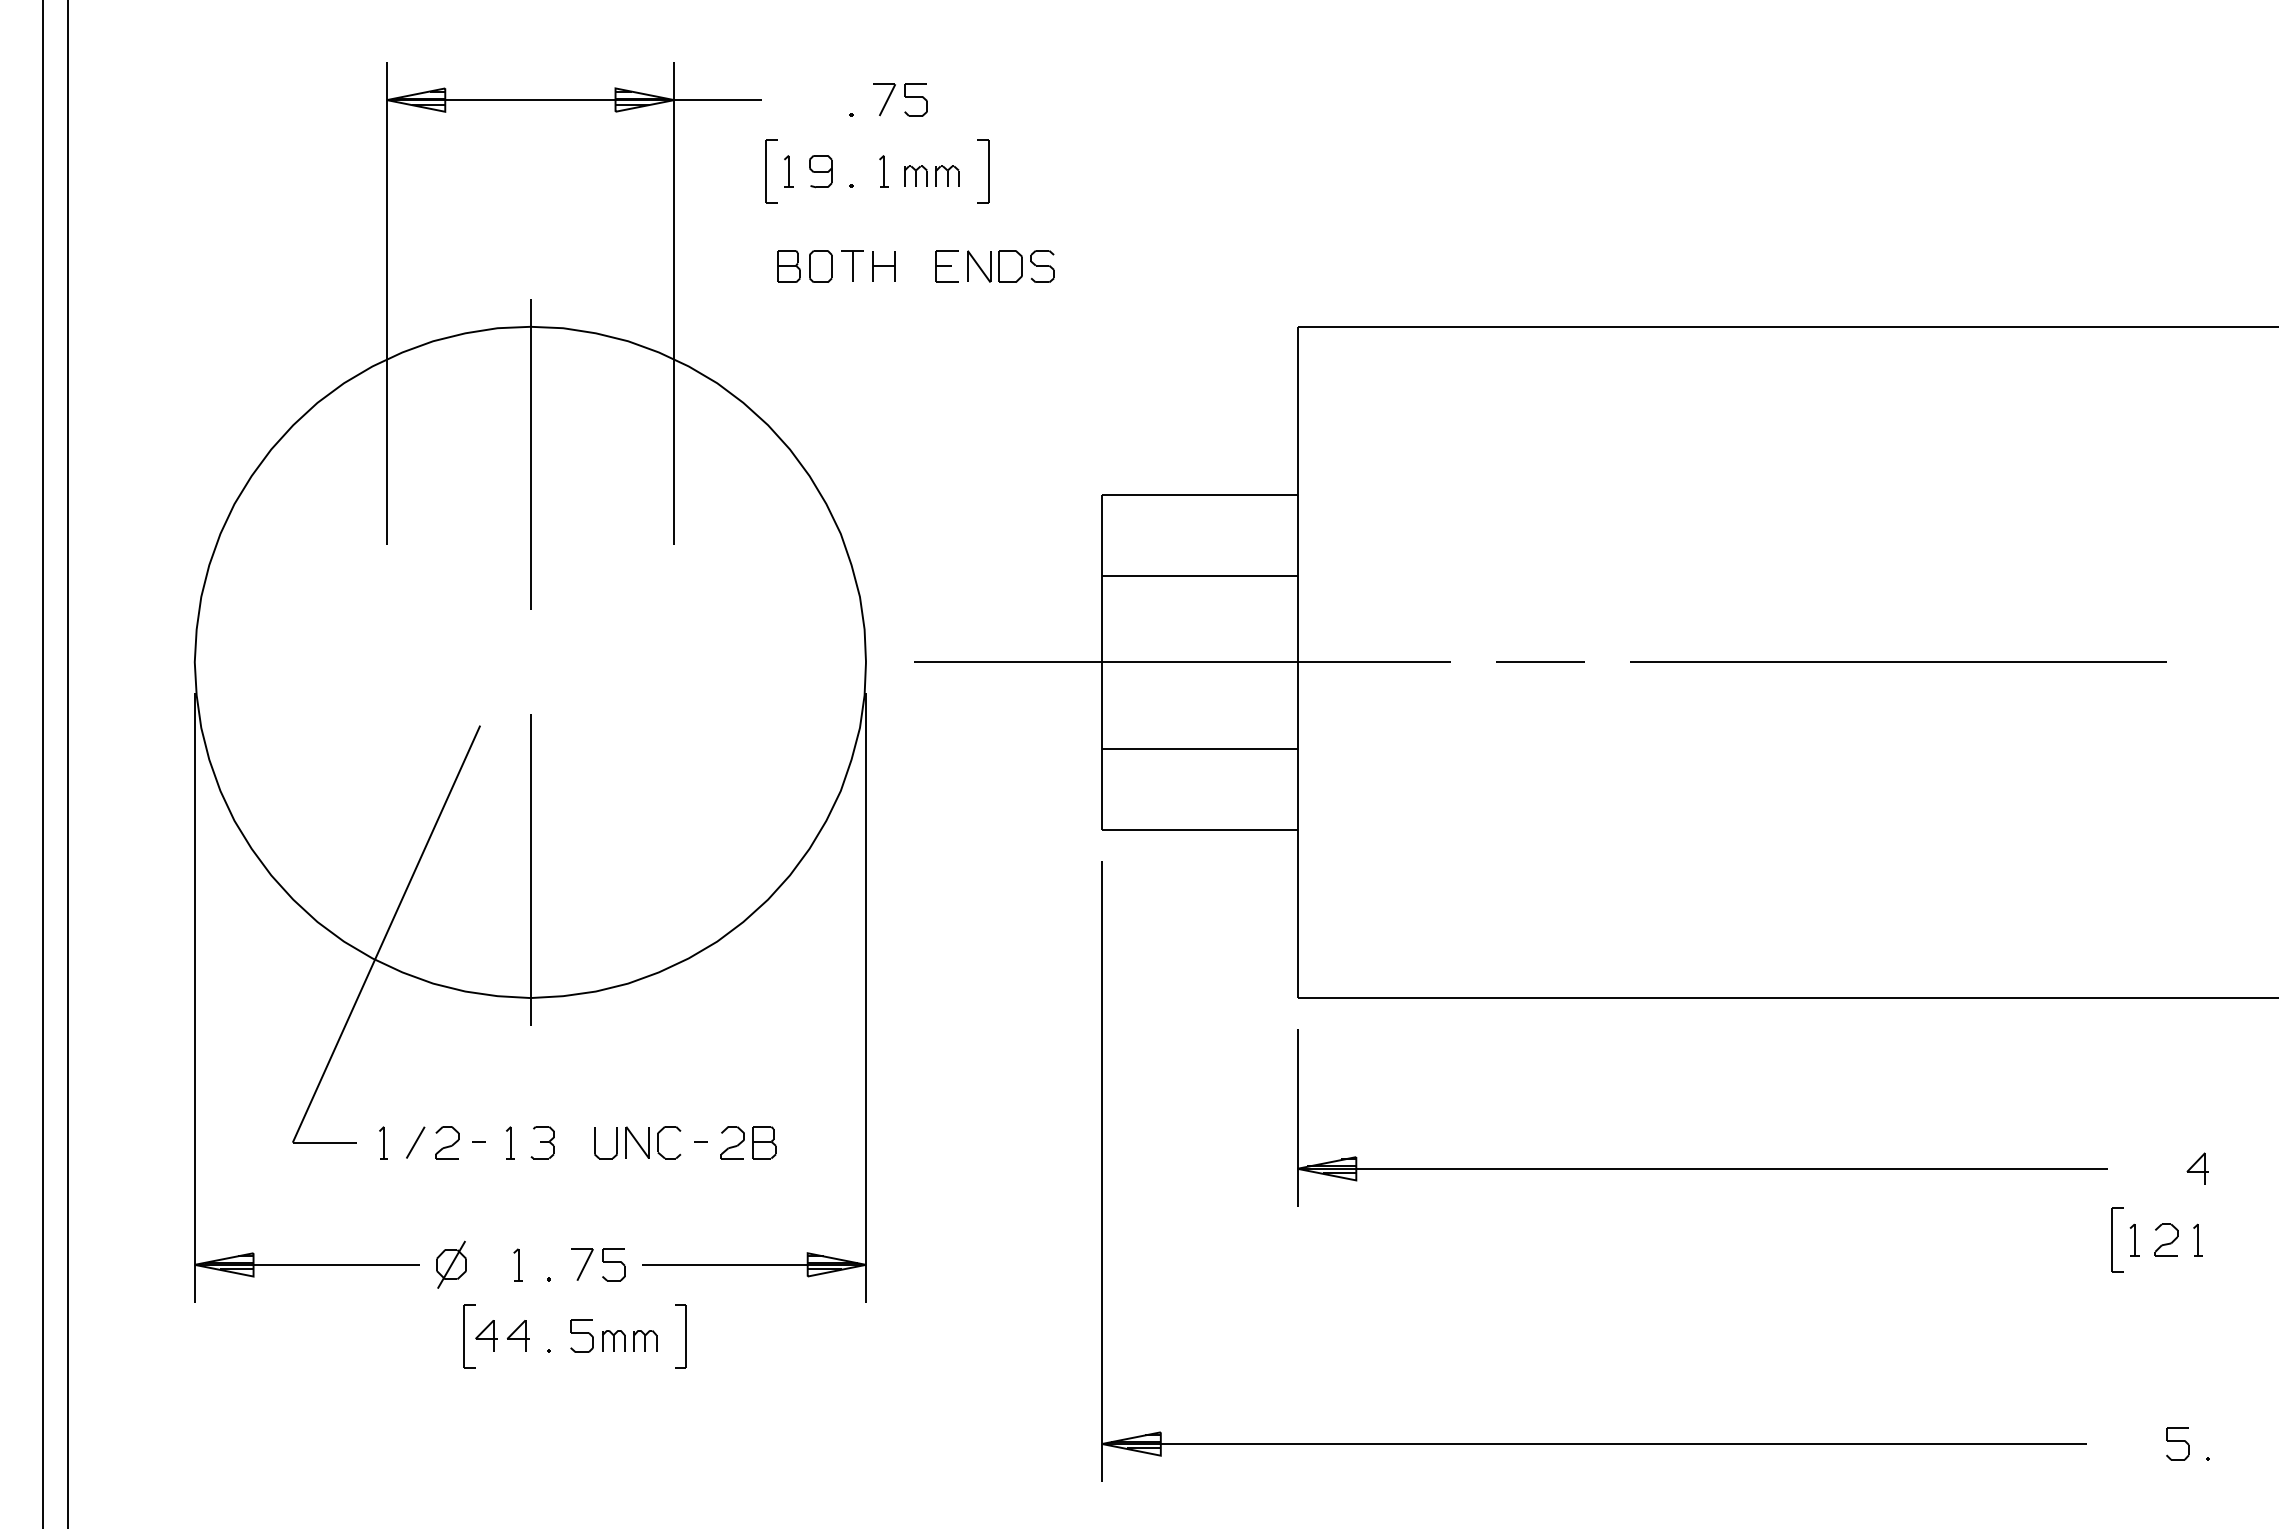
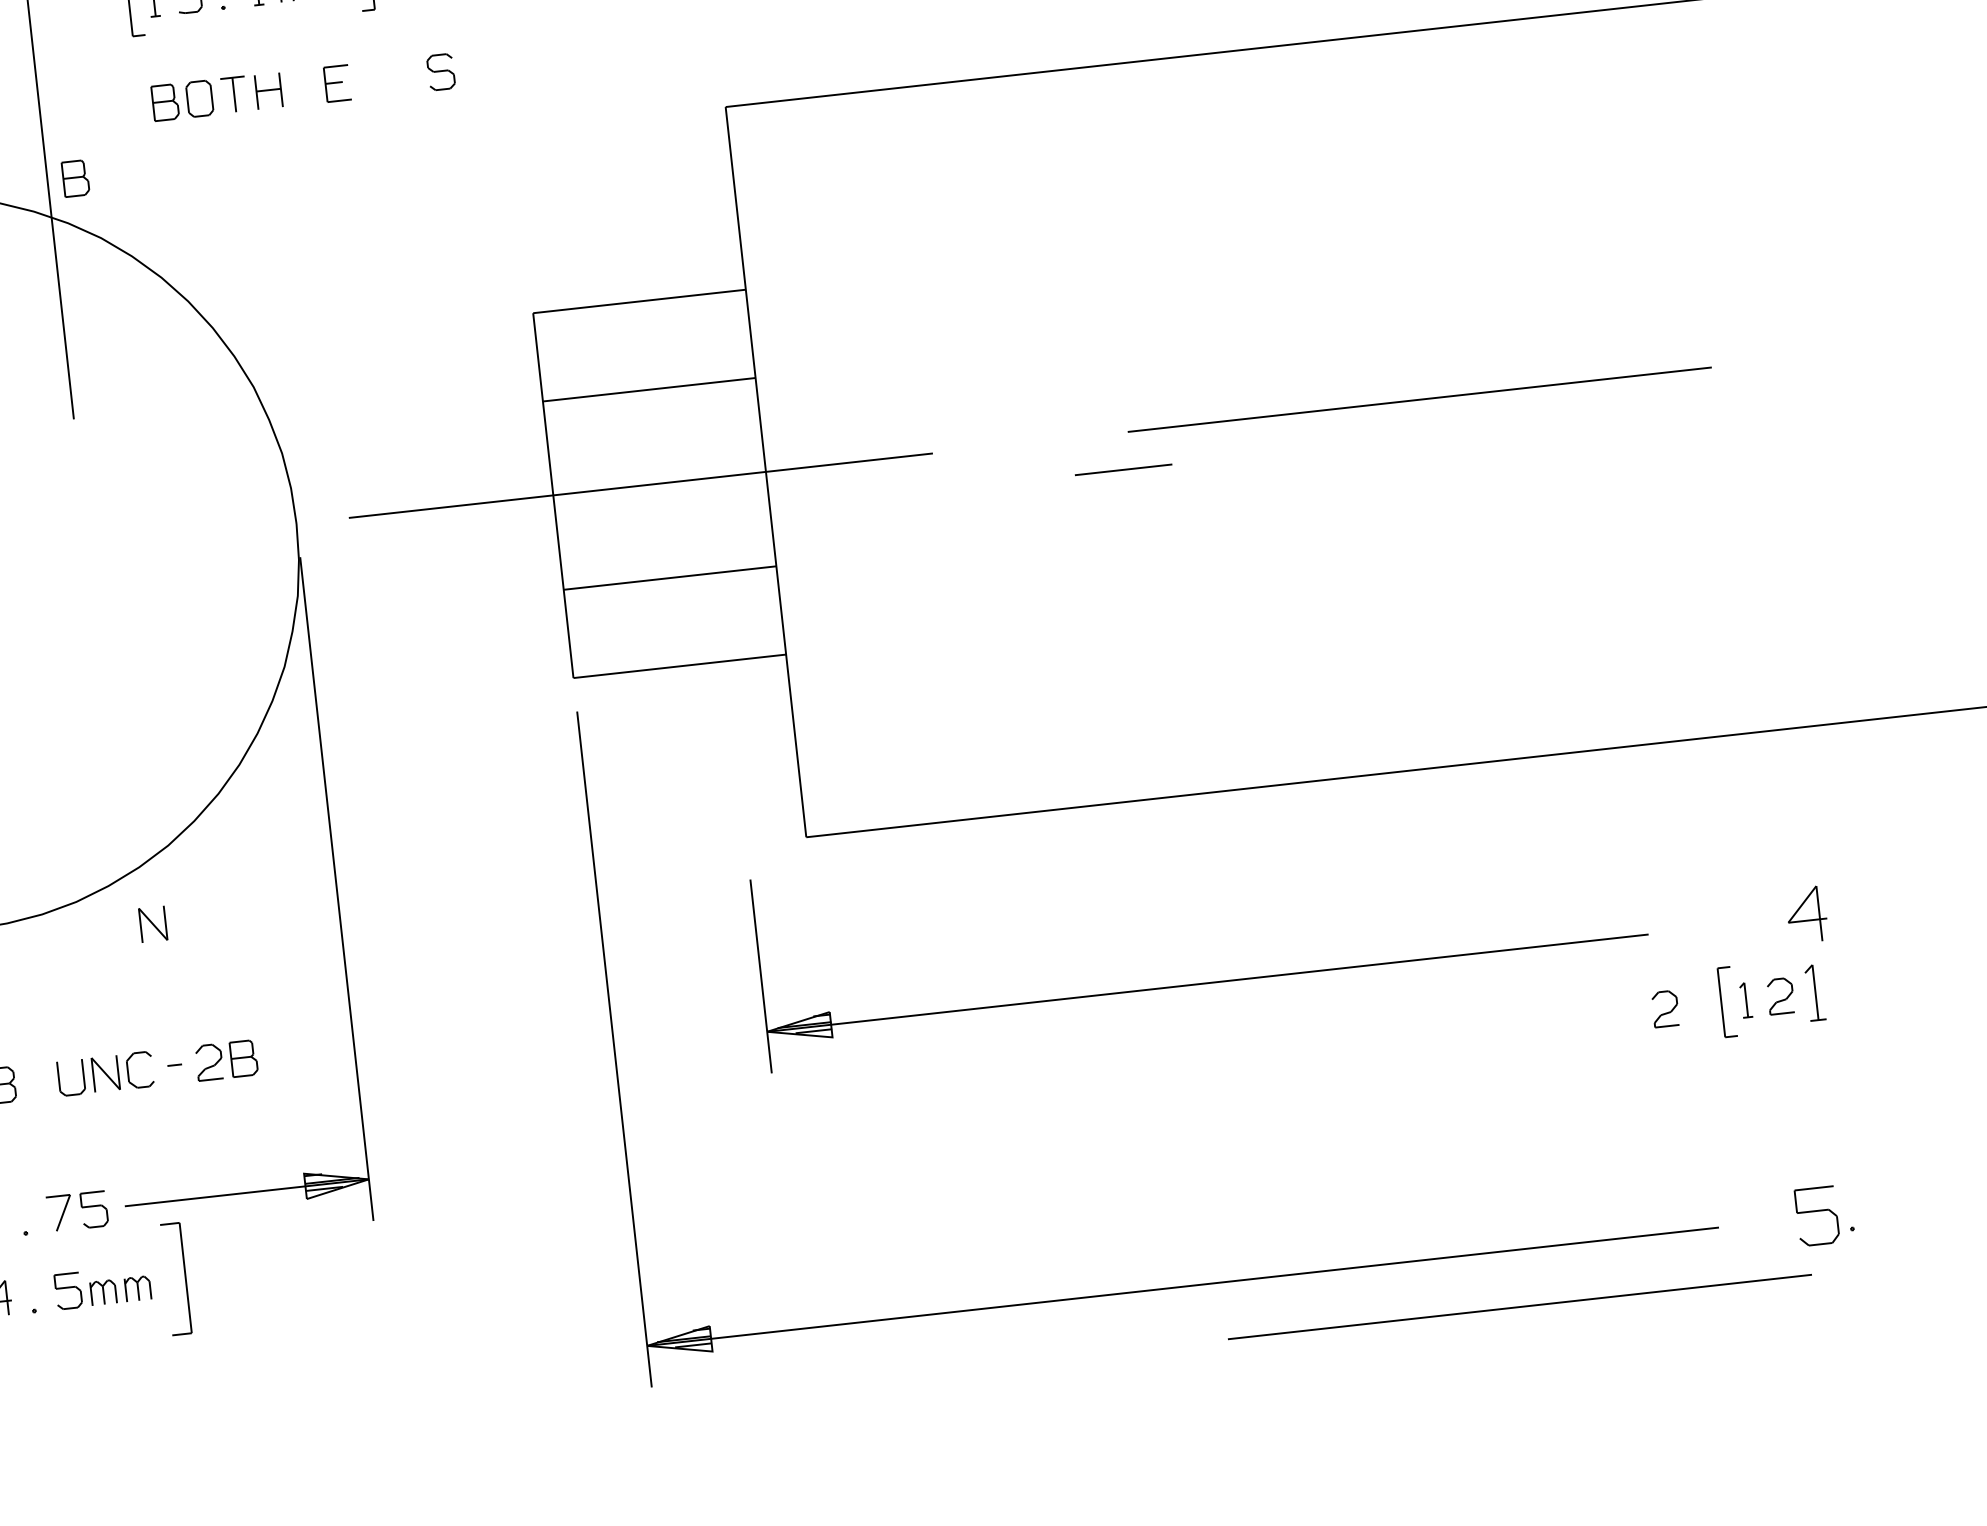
part: (994, 266) -> (388, 77), removed
part: (699, 326) -> (75, 178), added
line: (1540, 661) -> (1123, 469), moved
part: (695, 1011) -> (152, 924), added
part: (1702, 1168) -> (1207, 982), moved
part: (2197, 1168) -> (1805, 914), size x1.6
part: (2060, 1239) -> (1665, 1008), added
part: (2197, 1239) -> (1814, 991), size x1.6
part: (680, 1336) -> (175, 1279), size x1.6
part: (2177, 1443) -> (1817, 1216), size x1.6
line: (1898, 1495) -> (1519, 1306), added

